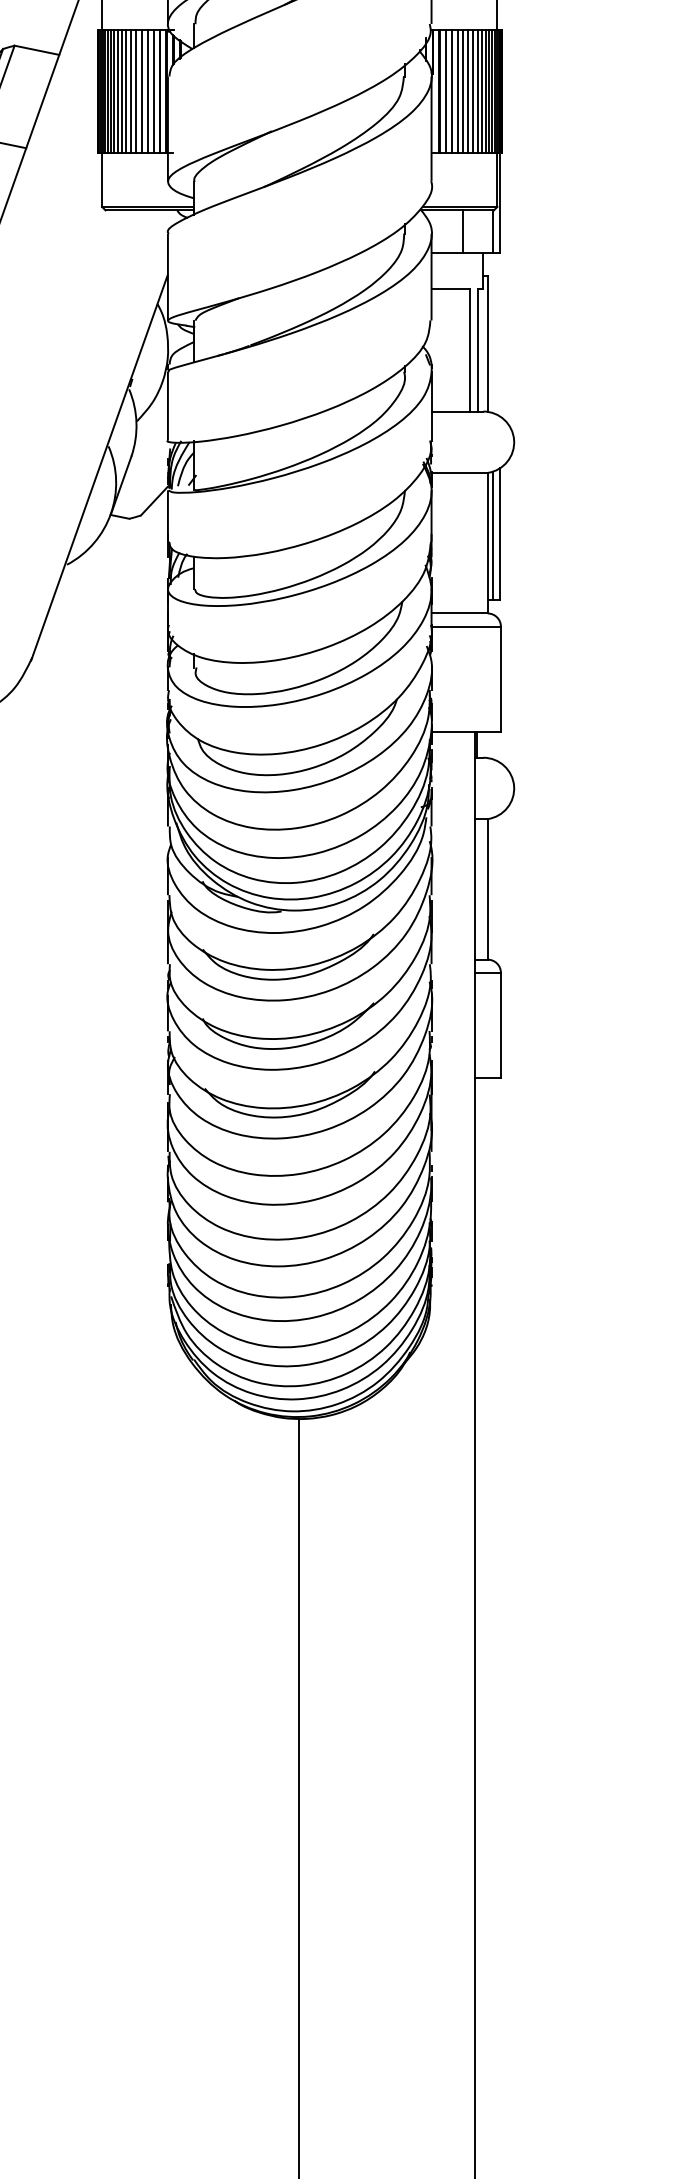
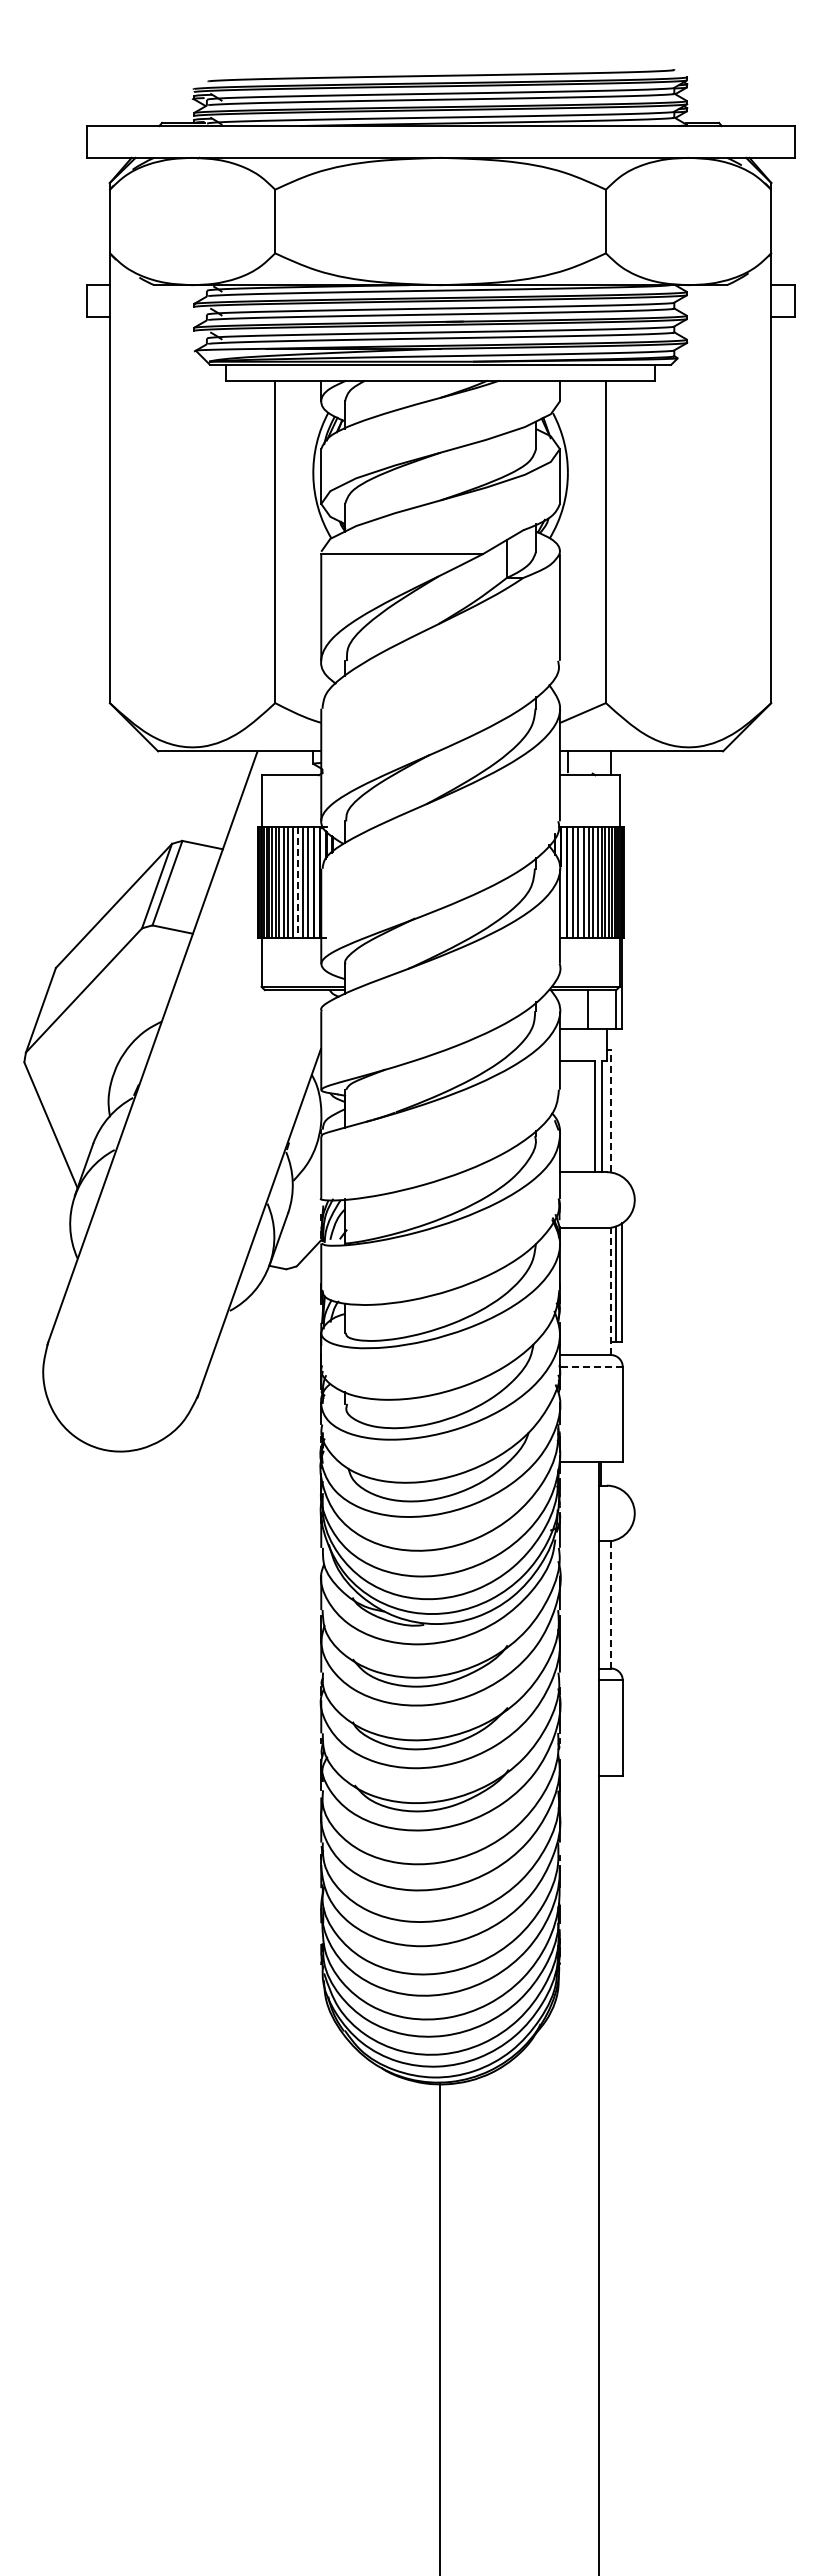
line: (141, 91) -> (297, 882), solid -> dashed
line: (487, 343) -> (610, 1110), solid -> dashed
line: (487, 543) -> (610, 1291), solid -> dashed
line: (465, 626) -> (590, 1366), solid -> dashed
line: (487, 888) -> (610, 1604), solid -> dashed

